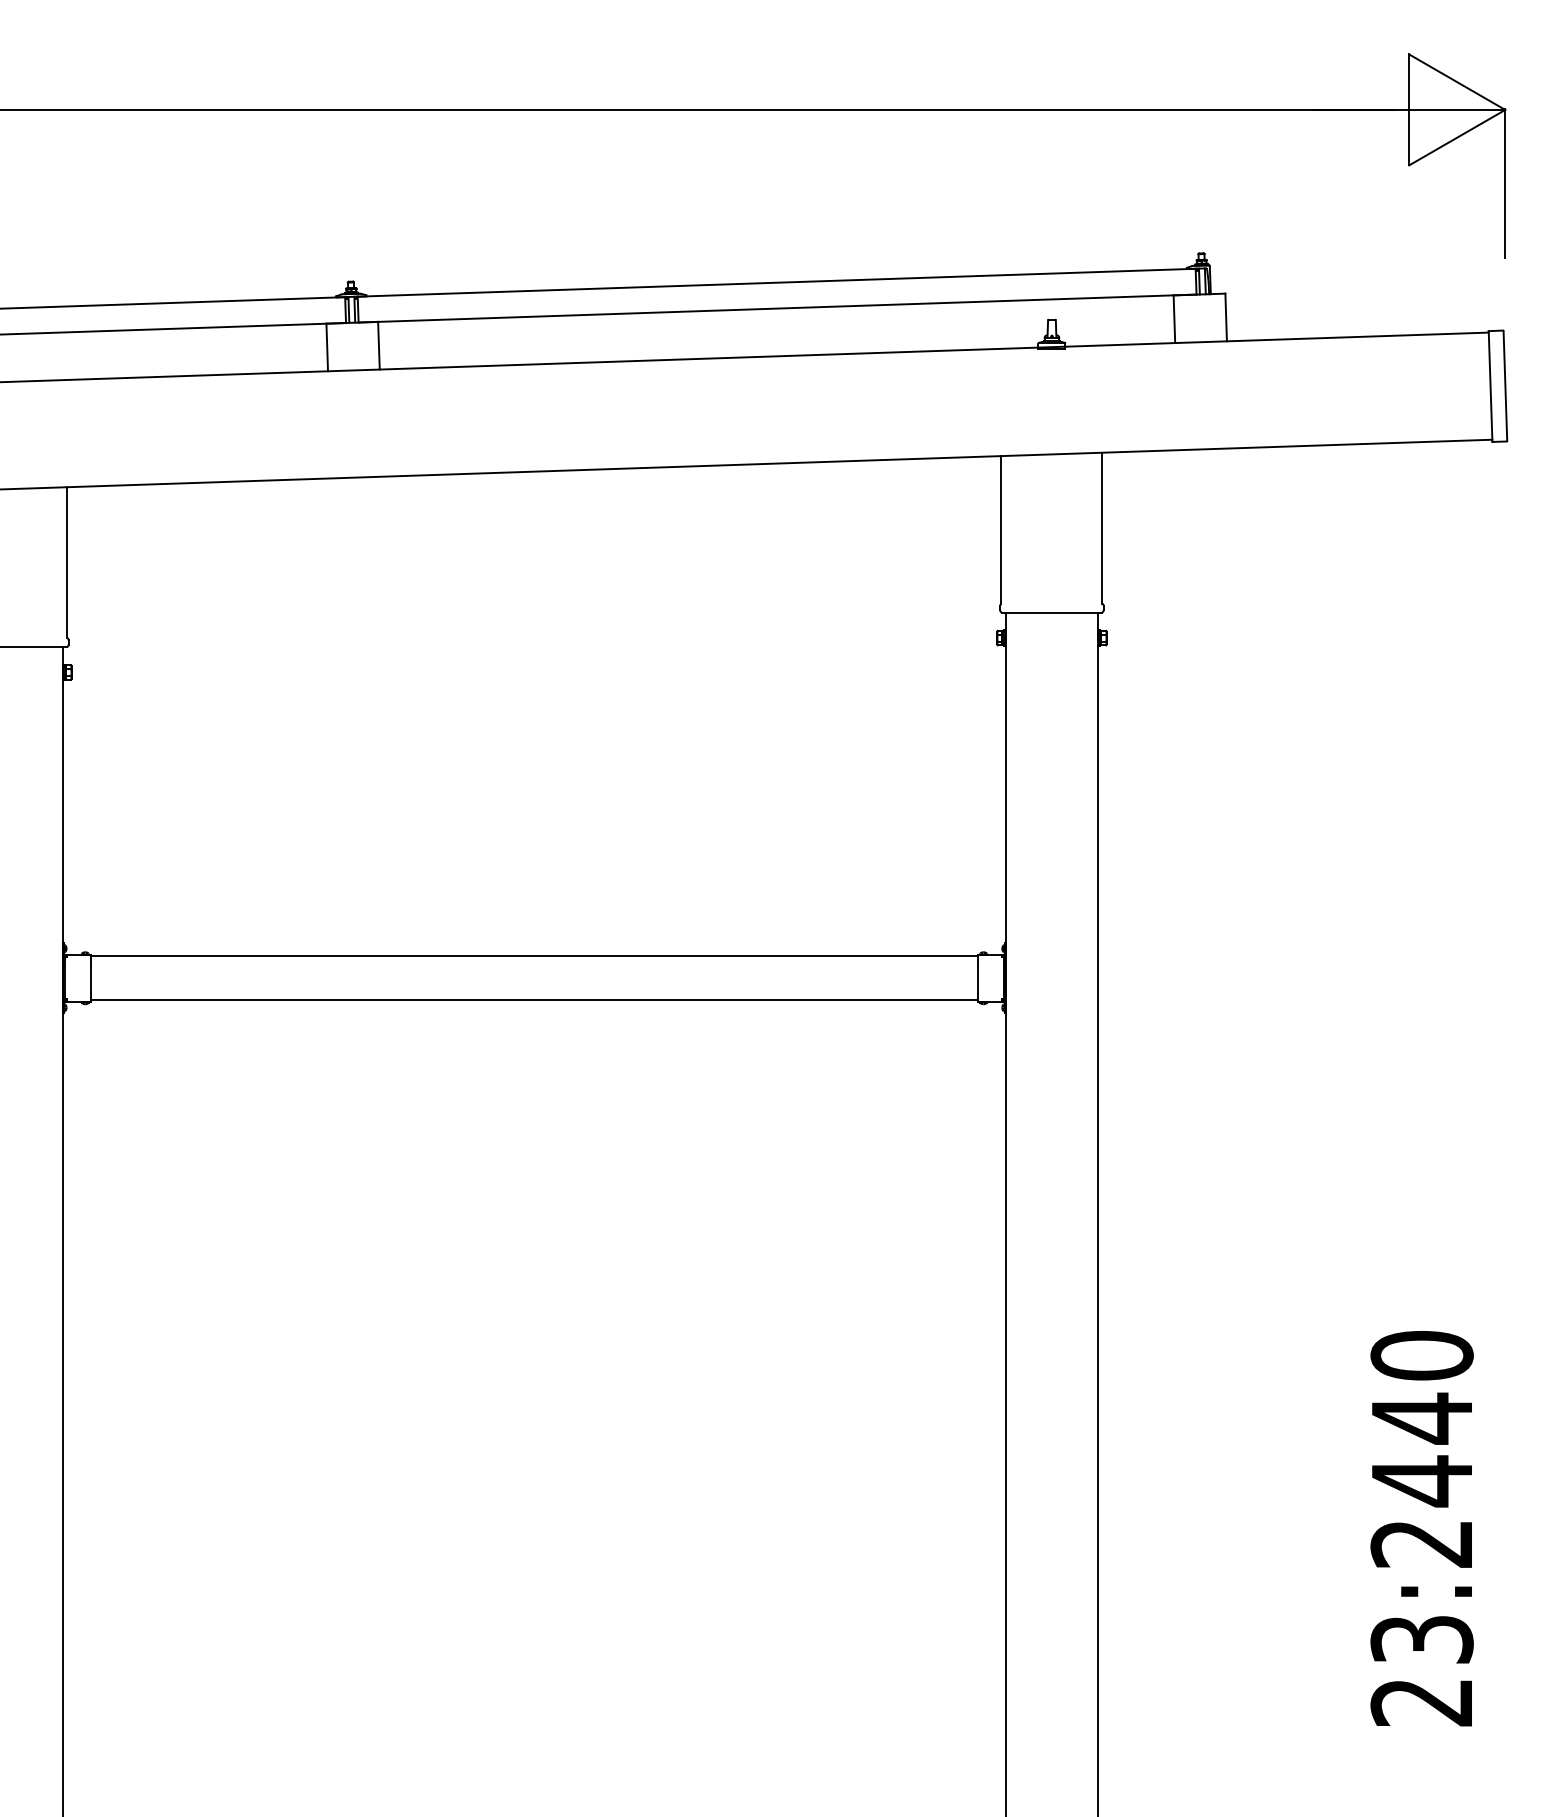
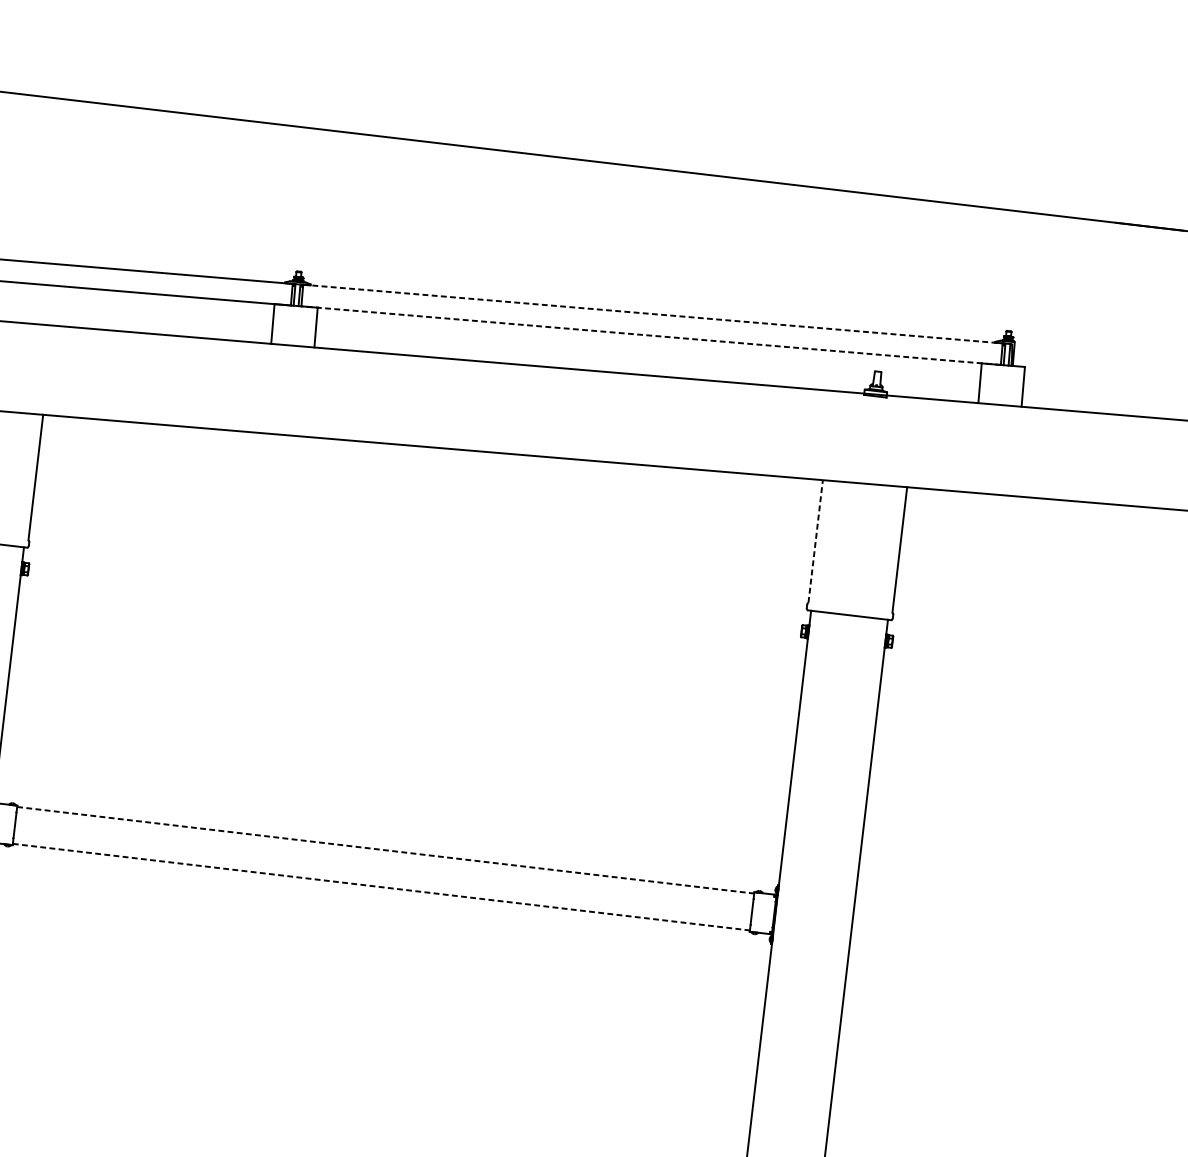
line: (777, 282) -> (653, 313), solid -> dashed
line: (777, 308) -> (651, 335), solid -> dashed
line: (1001, 529) -> (815, 541), solid -> dashed
line: (534, 956) -> (385, 850), solid -> dashed
line: (534, 1000) -> (381, 887), solid -> dashed

